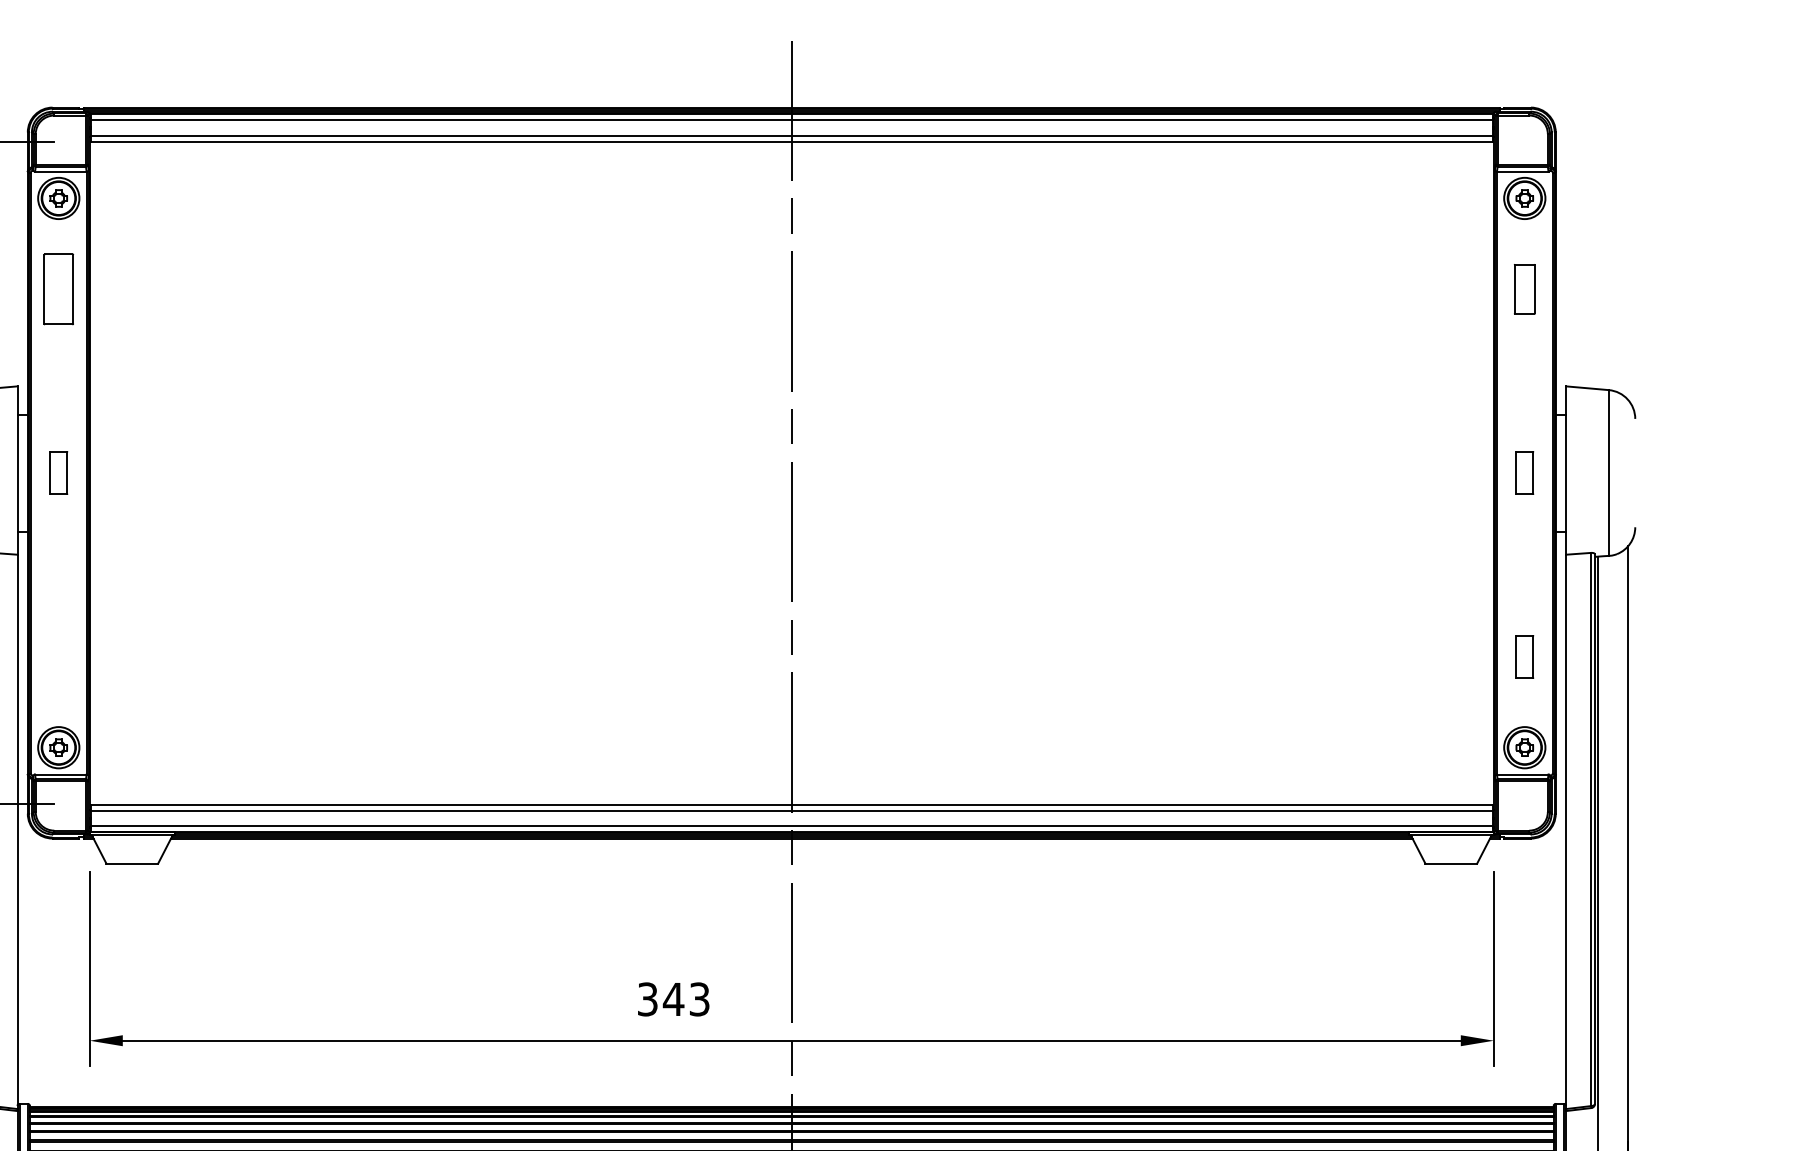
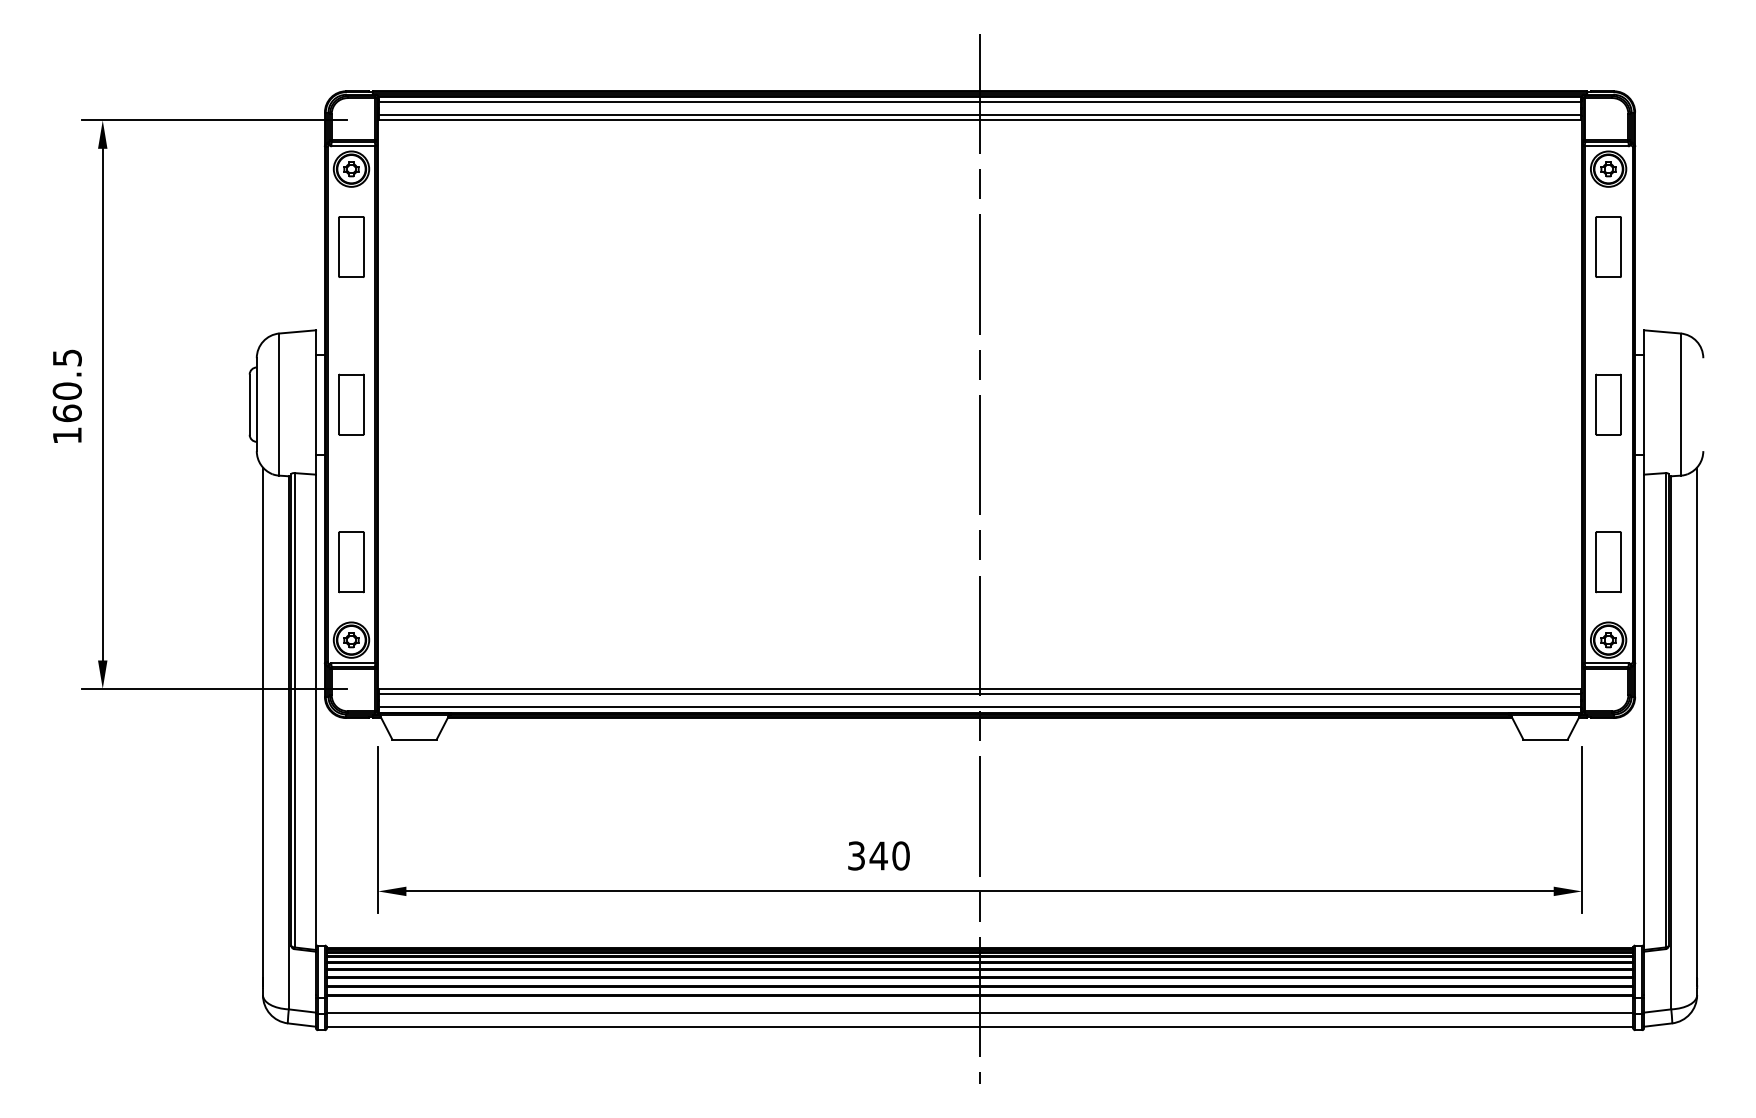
part: (1524, 288) -> (1608, 246), size x1.43
part: (58, 472) -> (351, 404), size x1.67
part: (1524, 472) -> (1608, 404), size x1.67
part: (58, 657) -> (351, 562), added
part: (1524, 657) -> (1608, 562), size x1.67
text: (699, 998) -> (900, 855), 343 -> 340

